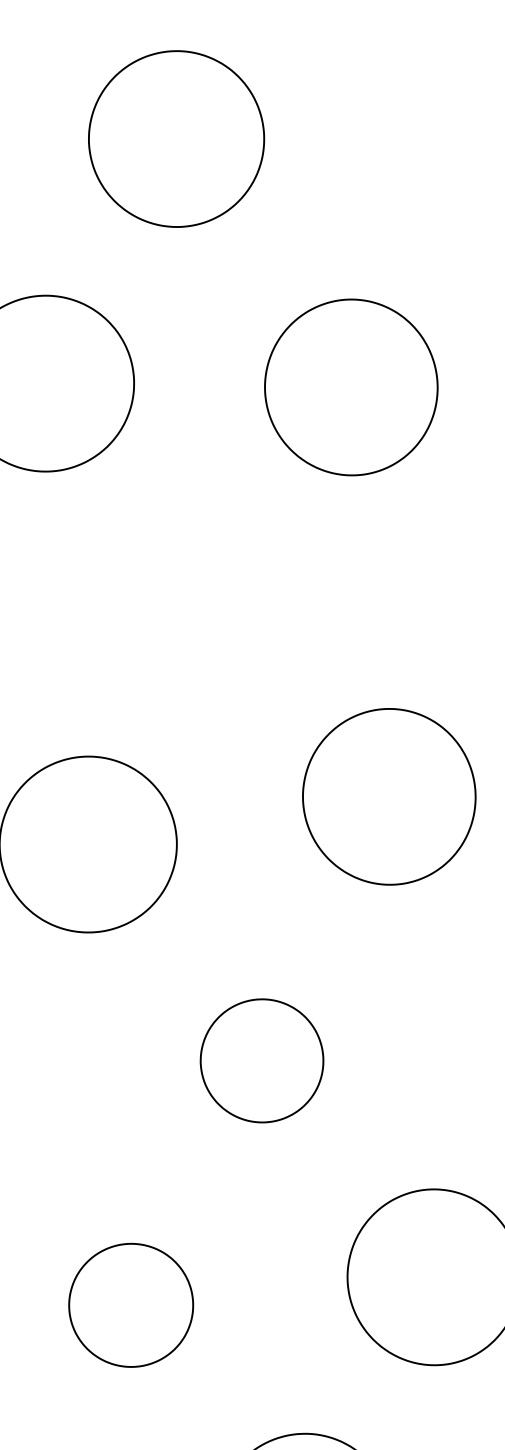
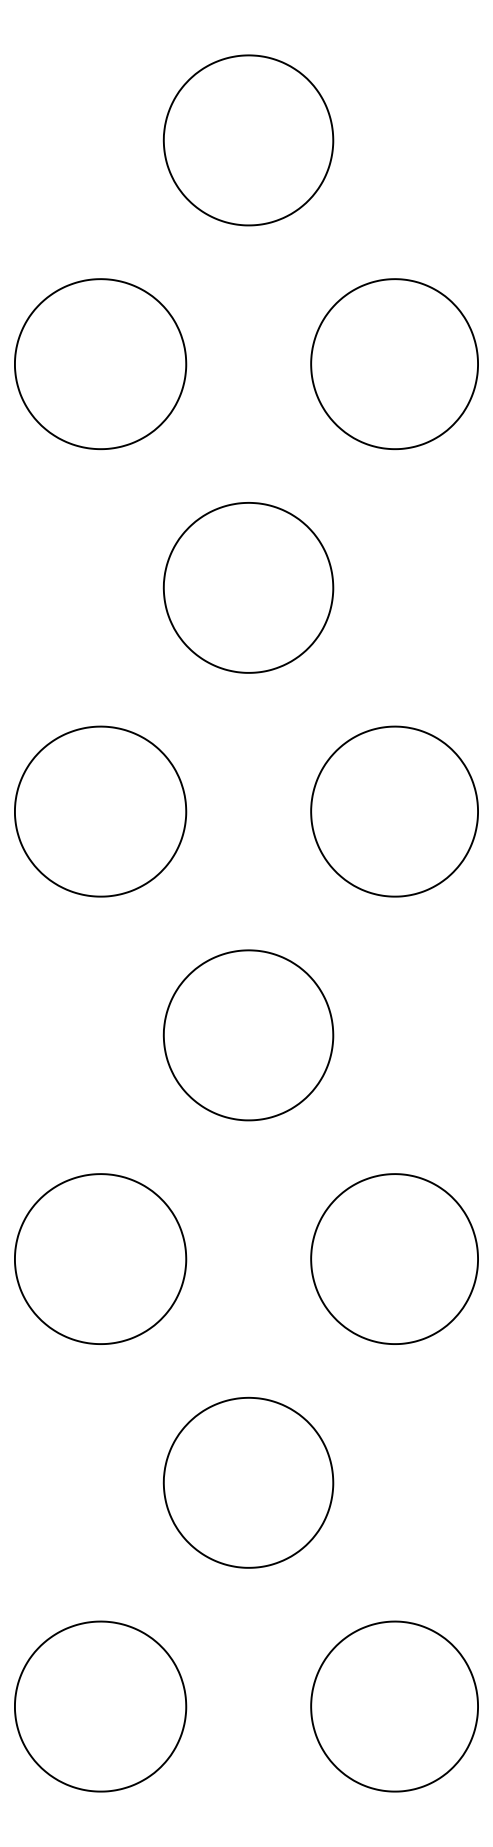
part: (351, 386) -> (394, 363), moved
part: (219, 599) -> (248, 587), added
part: (389, 796) -> (394, 811), moved
part: (262, 1061) -> (248, 1035), size x1.43
part: (130, 1304) -> (100, 1258), size x1.43

